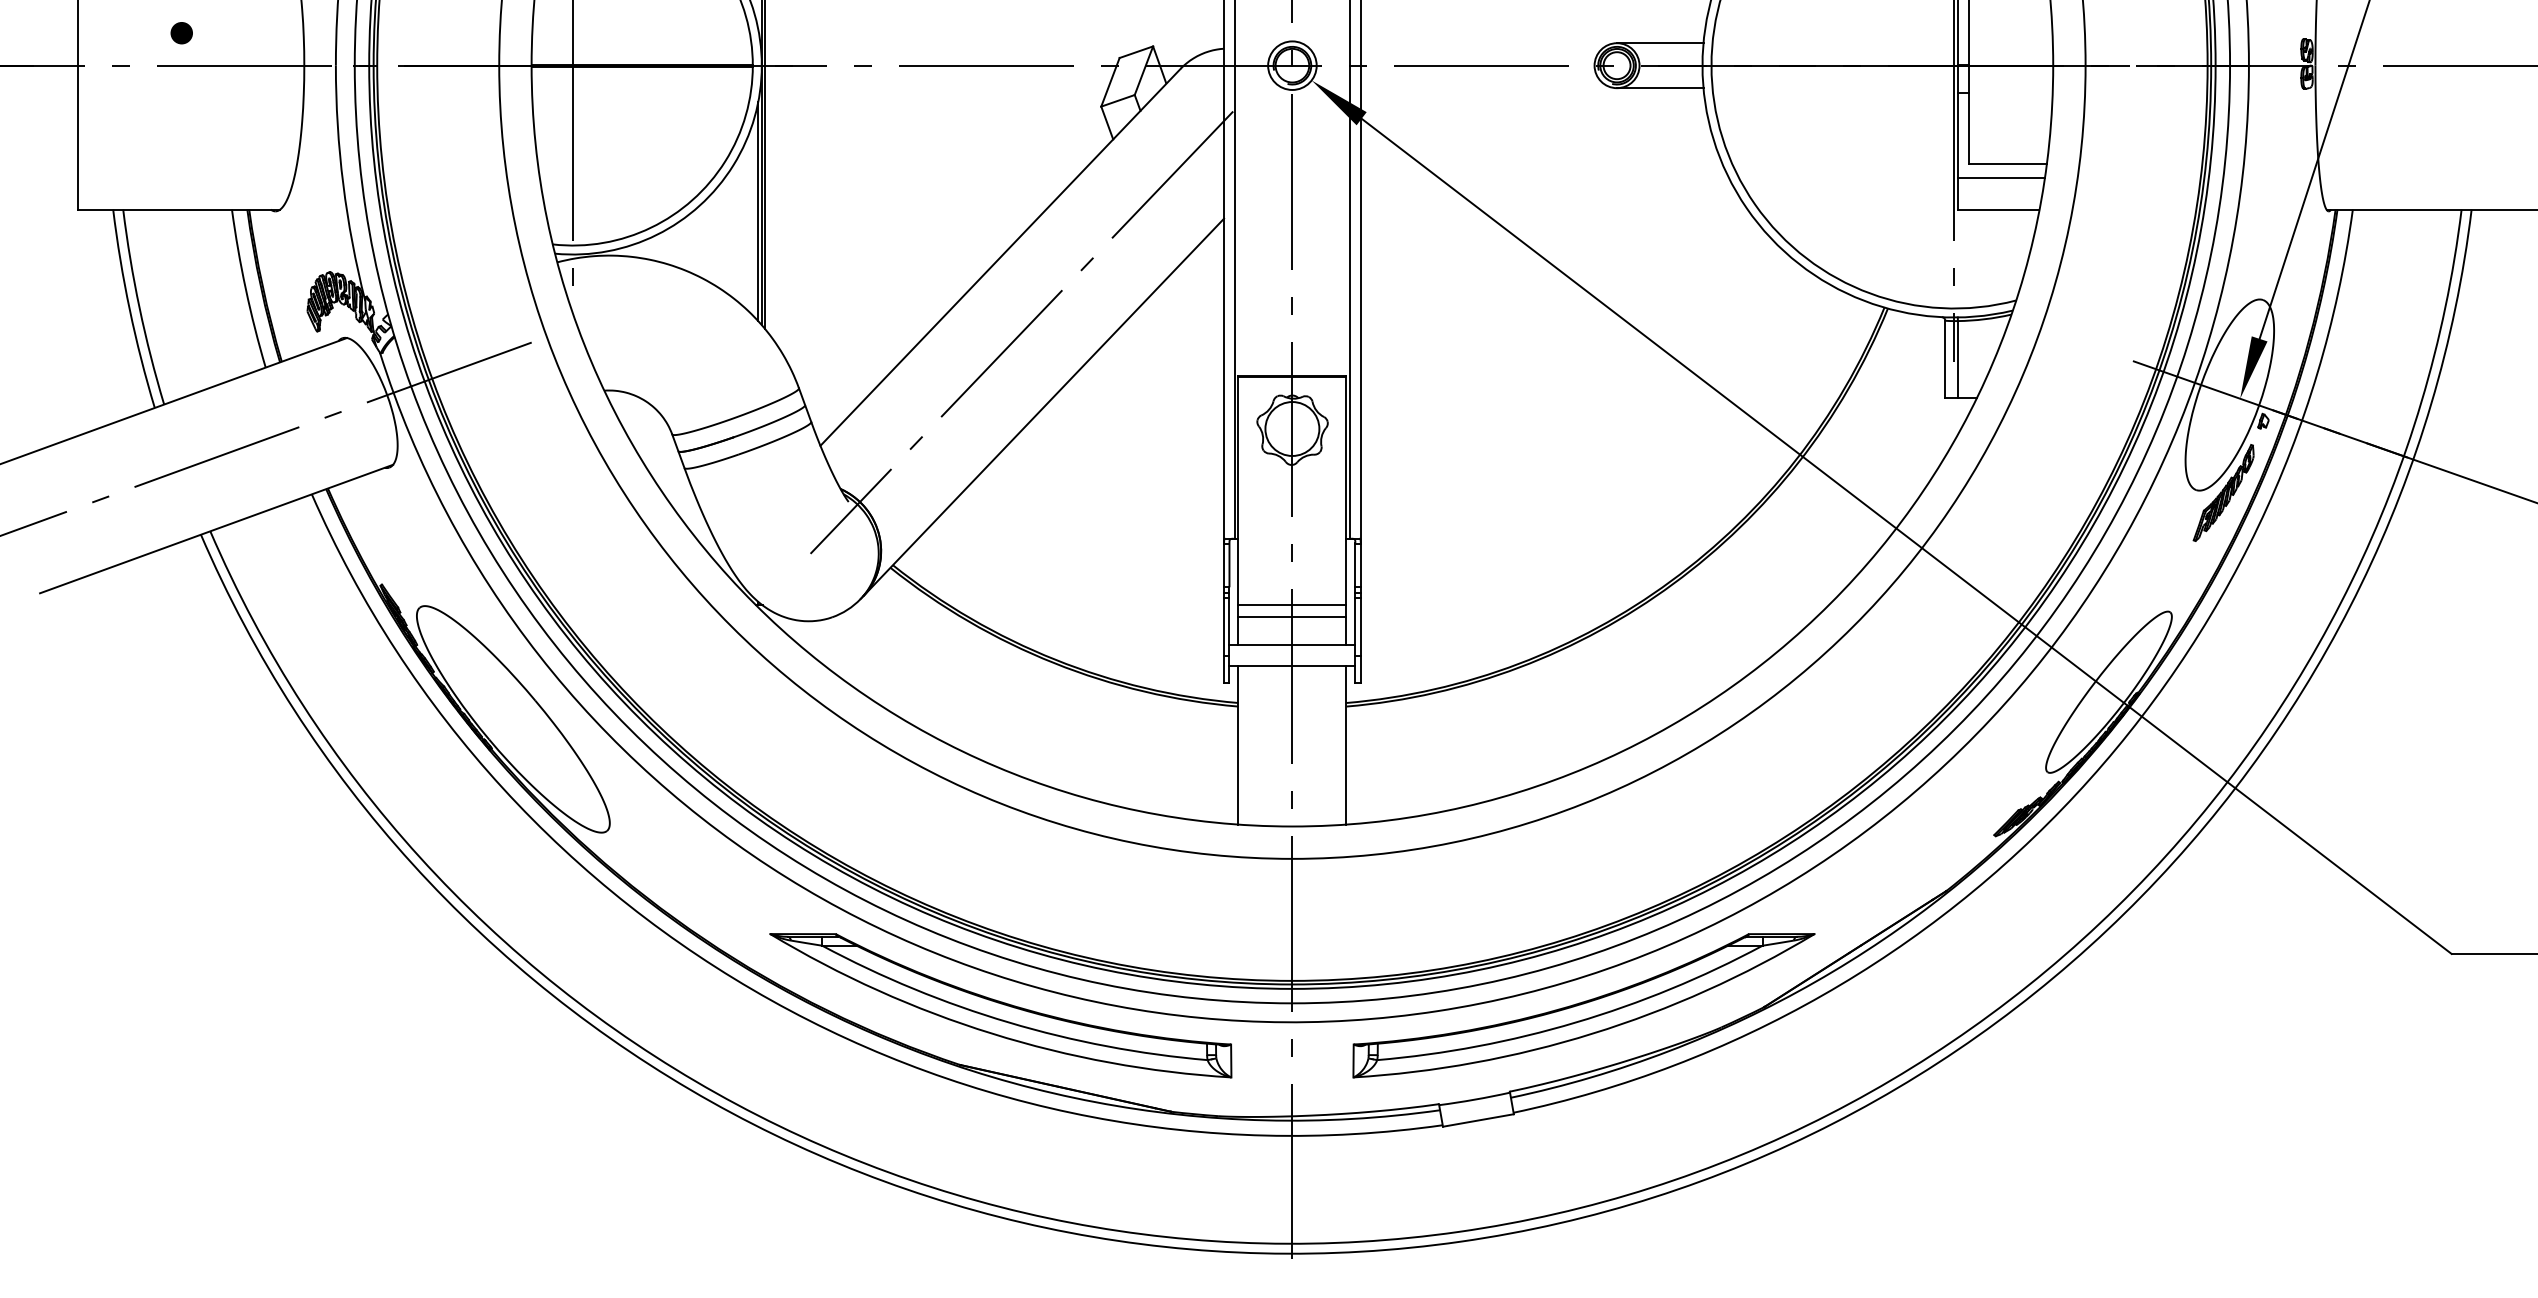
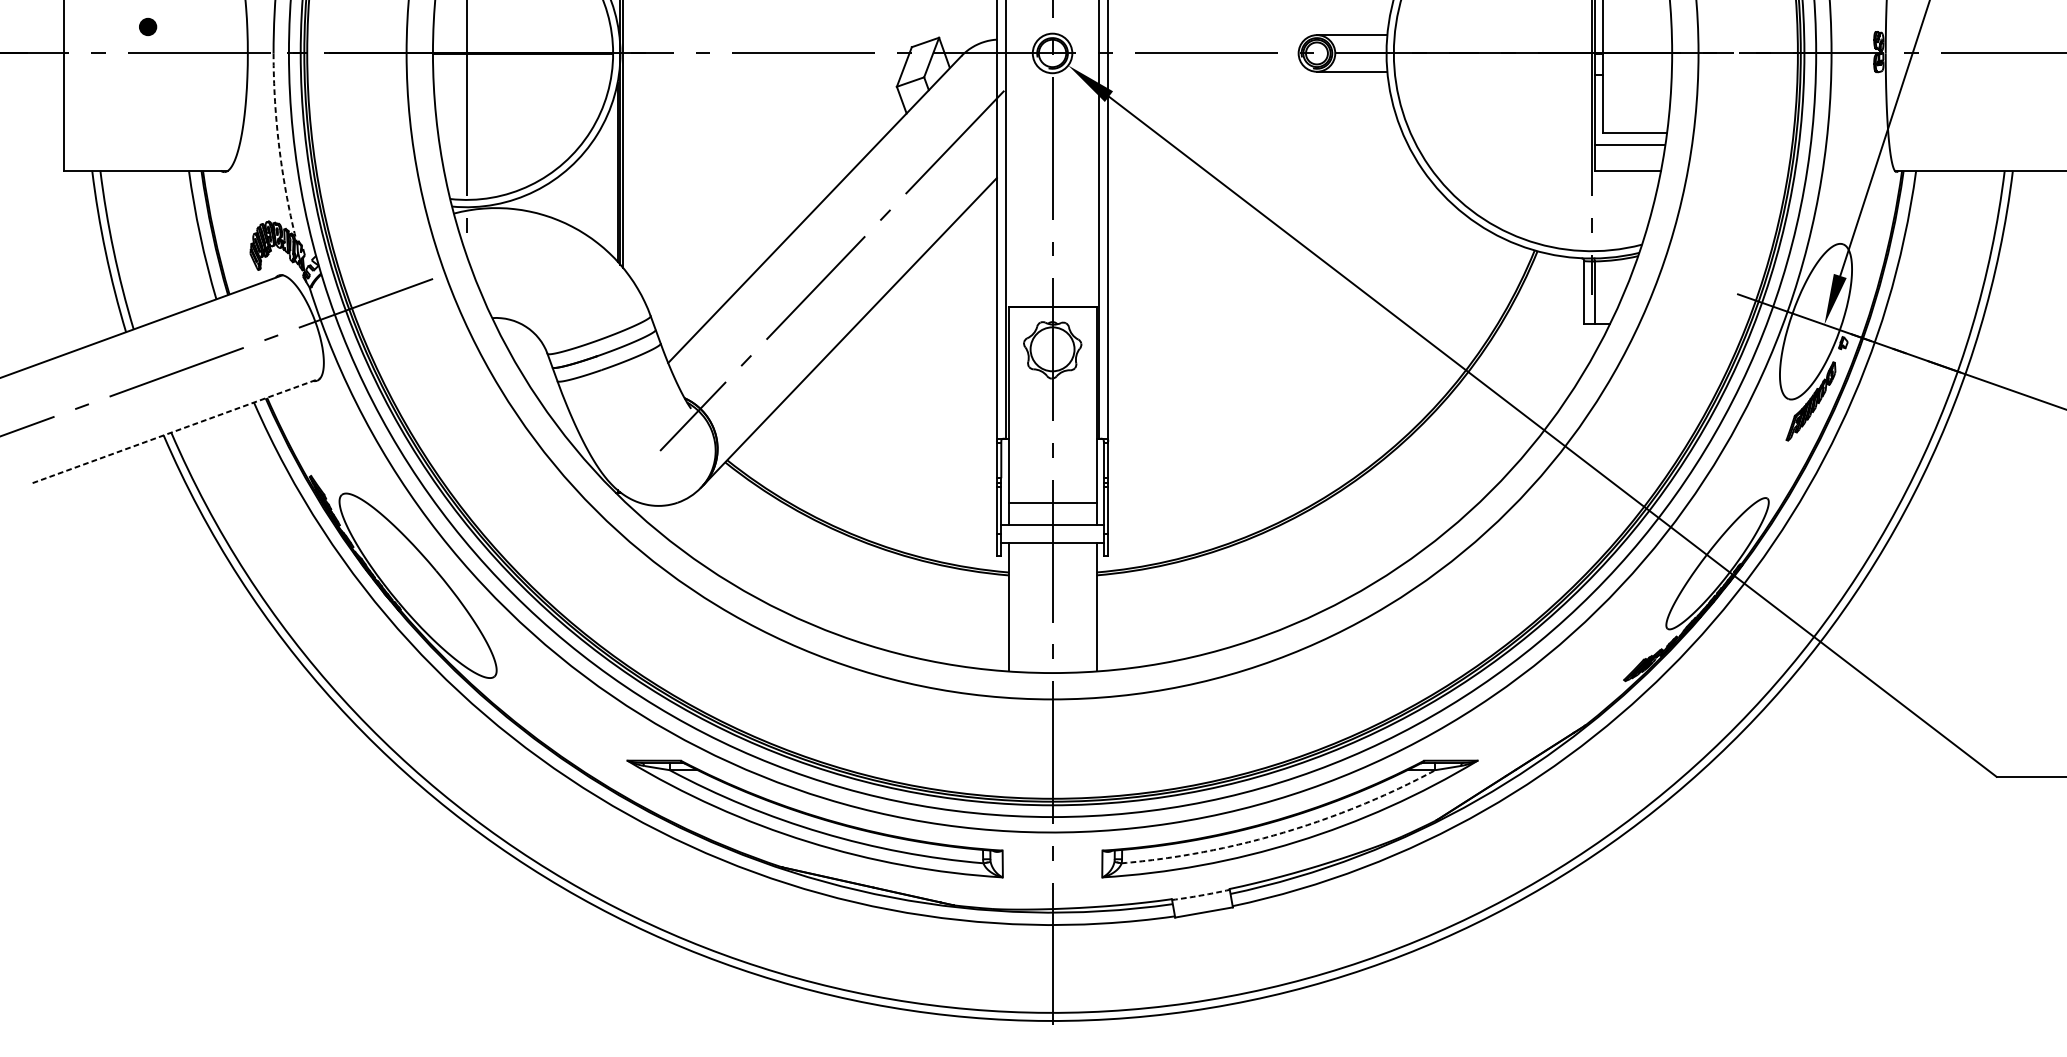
arc: (343, 184) -> (279, 150), solid -> dashed
line: (216, 529) -> (176, 431), solid -> dashed
line: (1292, 604) -> (1052, 492), removed
arc: (1575, 1022) -> (1283, 832), solid -> dashed
arc: (1474, 1099) -> (1200, 895), solid -> dashed

